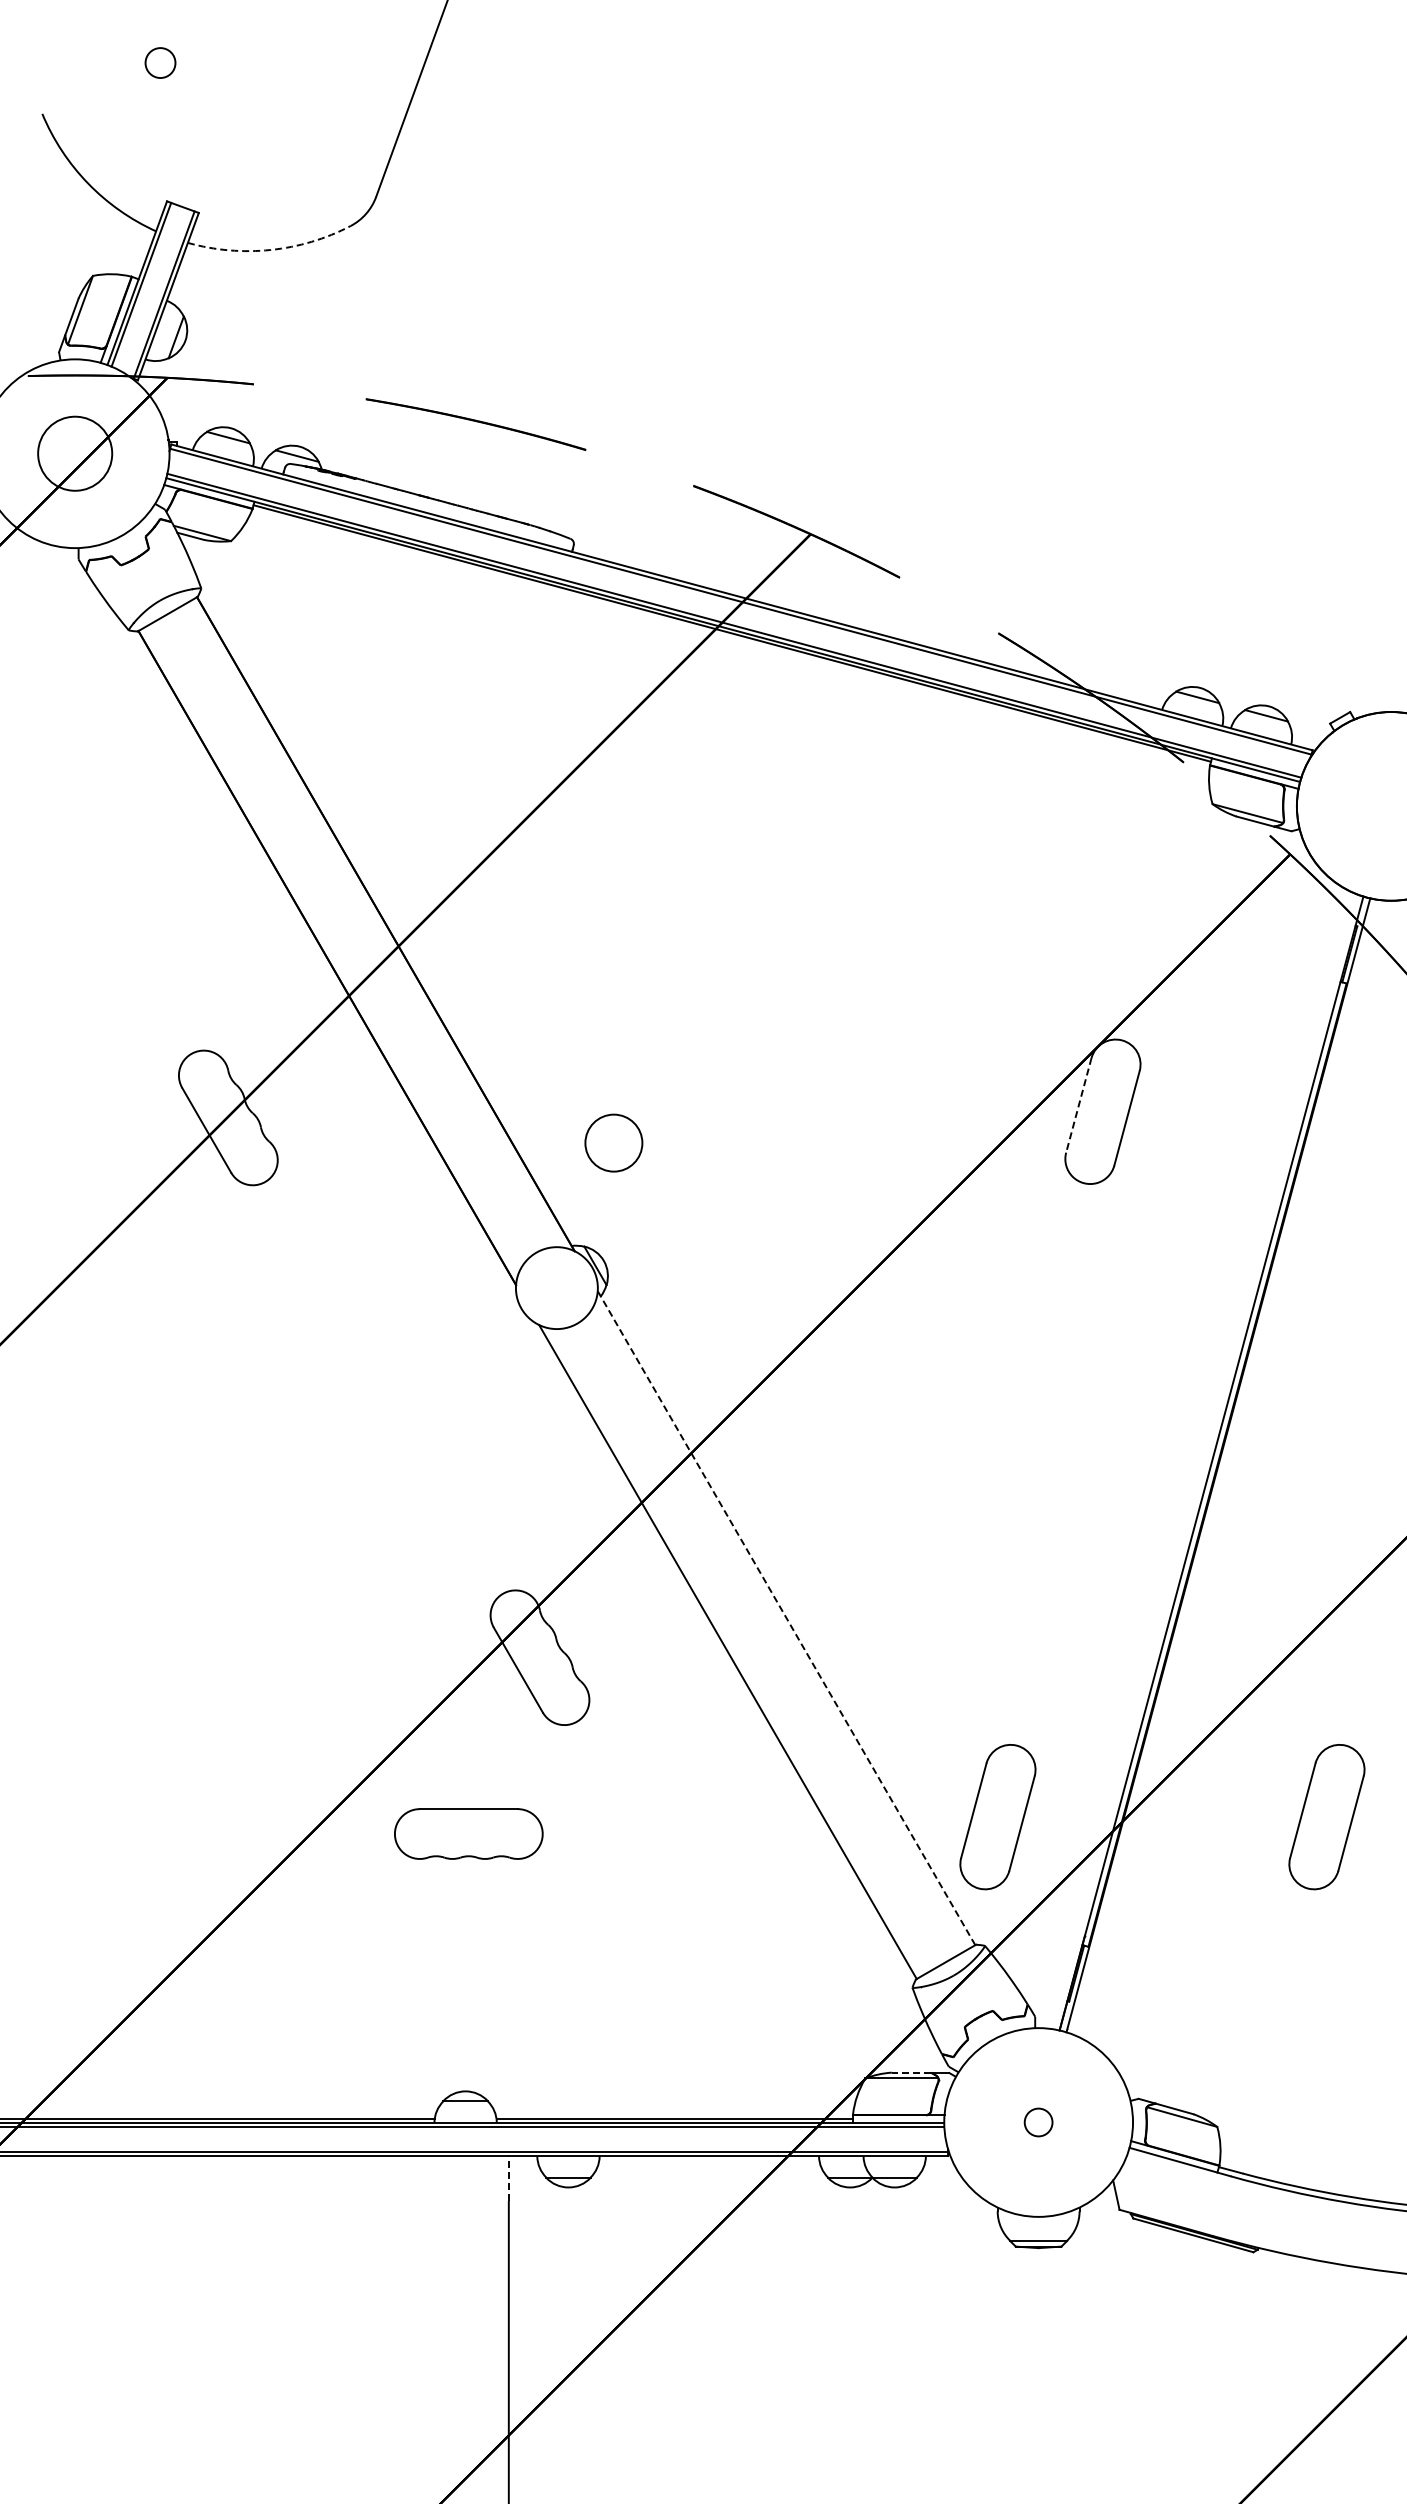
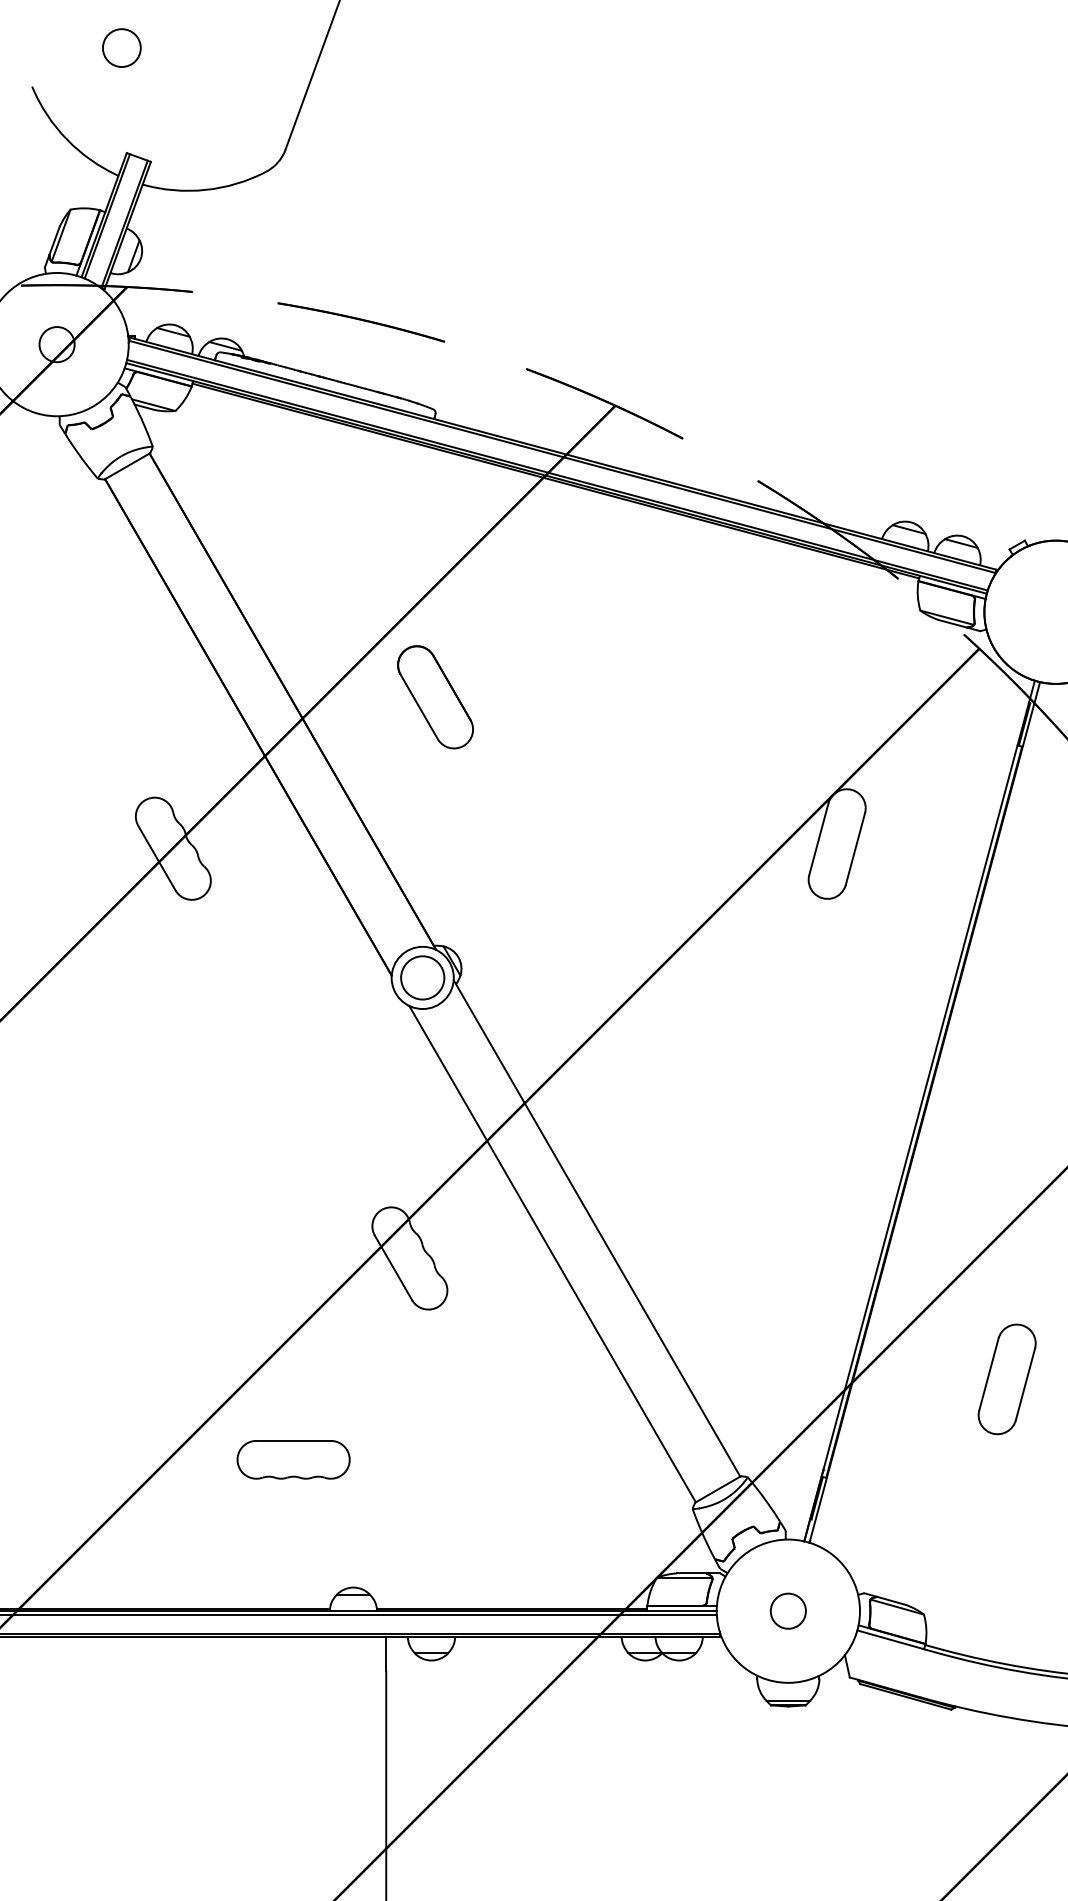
circle: (160, 62) -> (121, 47), size x1.67
arc: (270, 249) -> (205, 189), dashed -> solid
circle: (75, 453) -> (57, 344), size x0.62
part: (573, 918) -> (435, 697), added
line: (1078, 1105) -> (818, 839), dashed -> solid
circle: (613, 1142) -> (422, 977), moved
line: (786, 1618) -> (596, 1228), dashed -> solid
part: (997, 1817) -> (757, 1379), removed
part: (468, 1833) -> (293, 1459), moved
line: (911, 2072) -> (691, 1573), dashed -> solid
circle: (1038, 2122) -> (788, 1611), size x1.67
line: (508, 2178) -> (385, 1653), dashed -> solid

